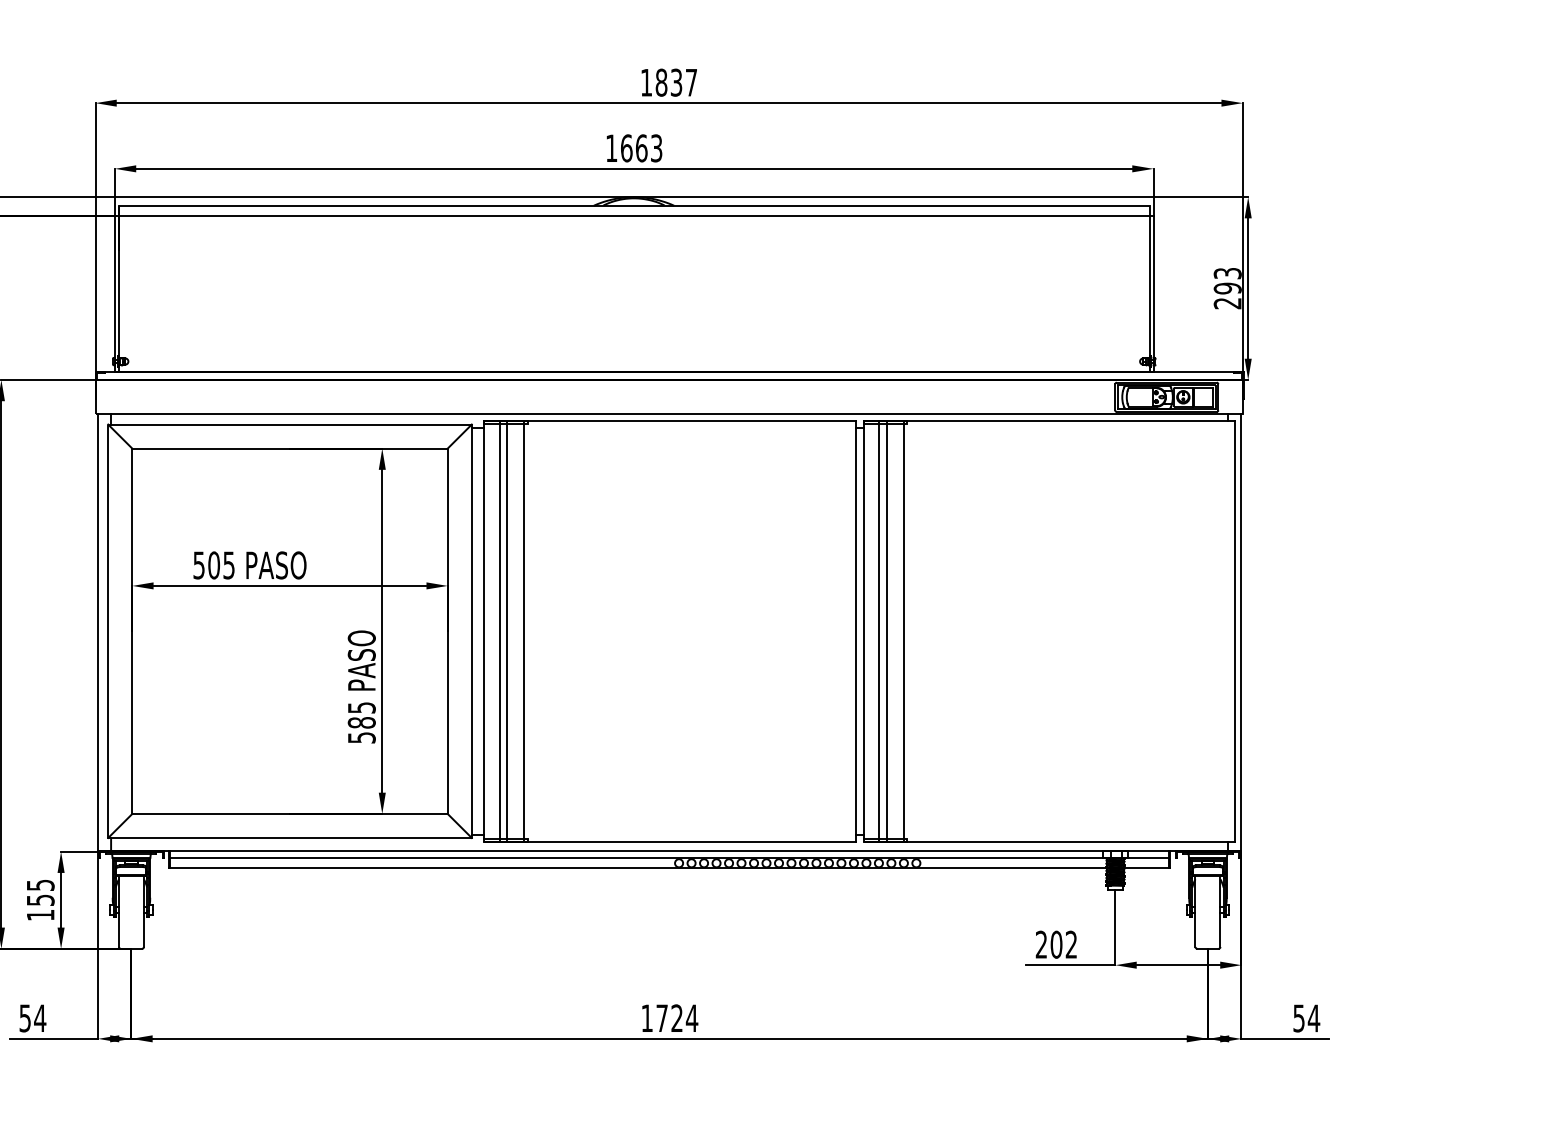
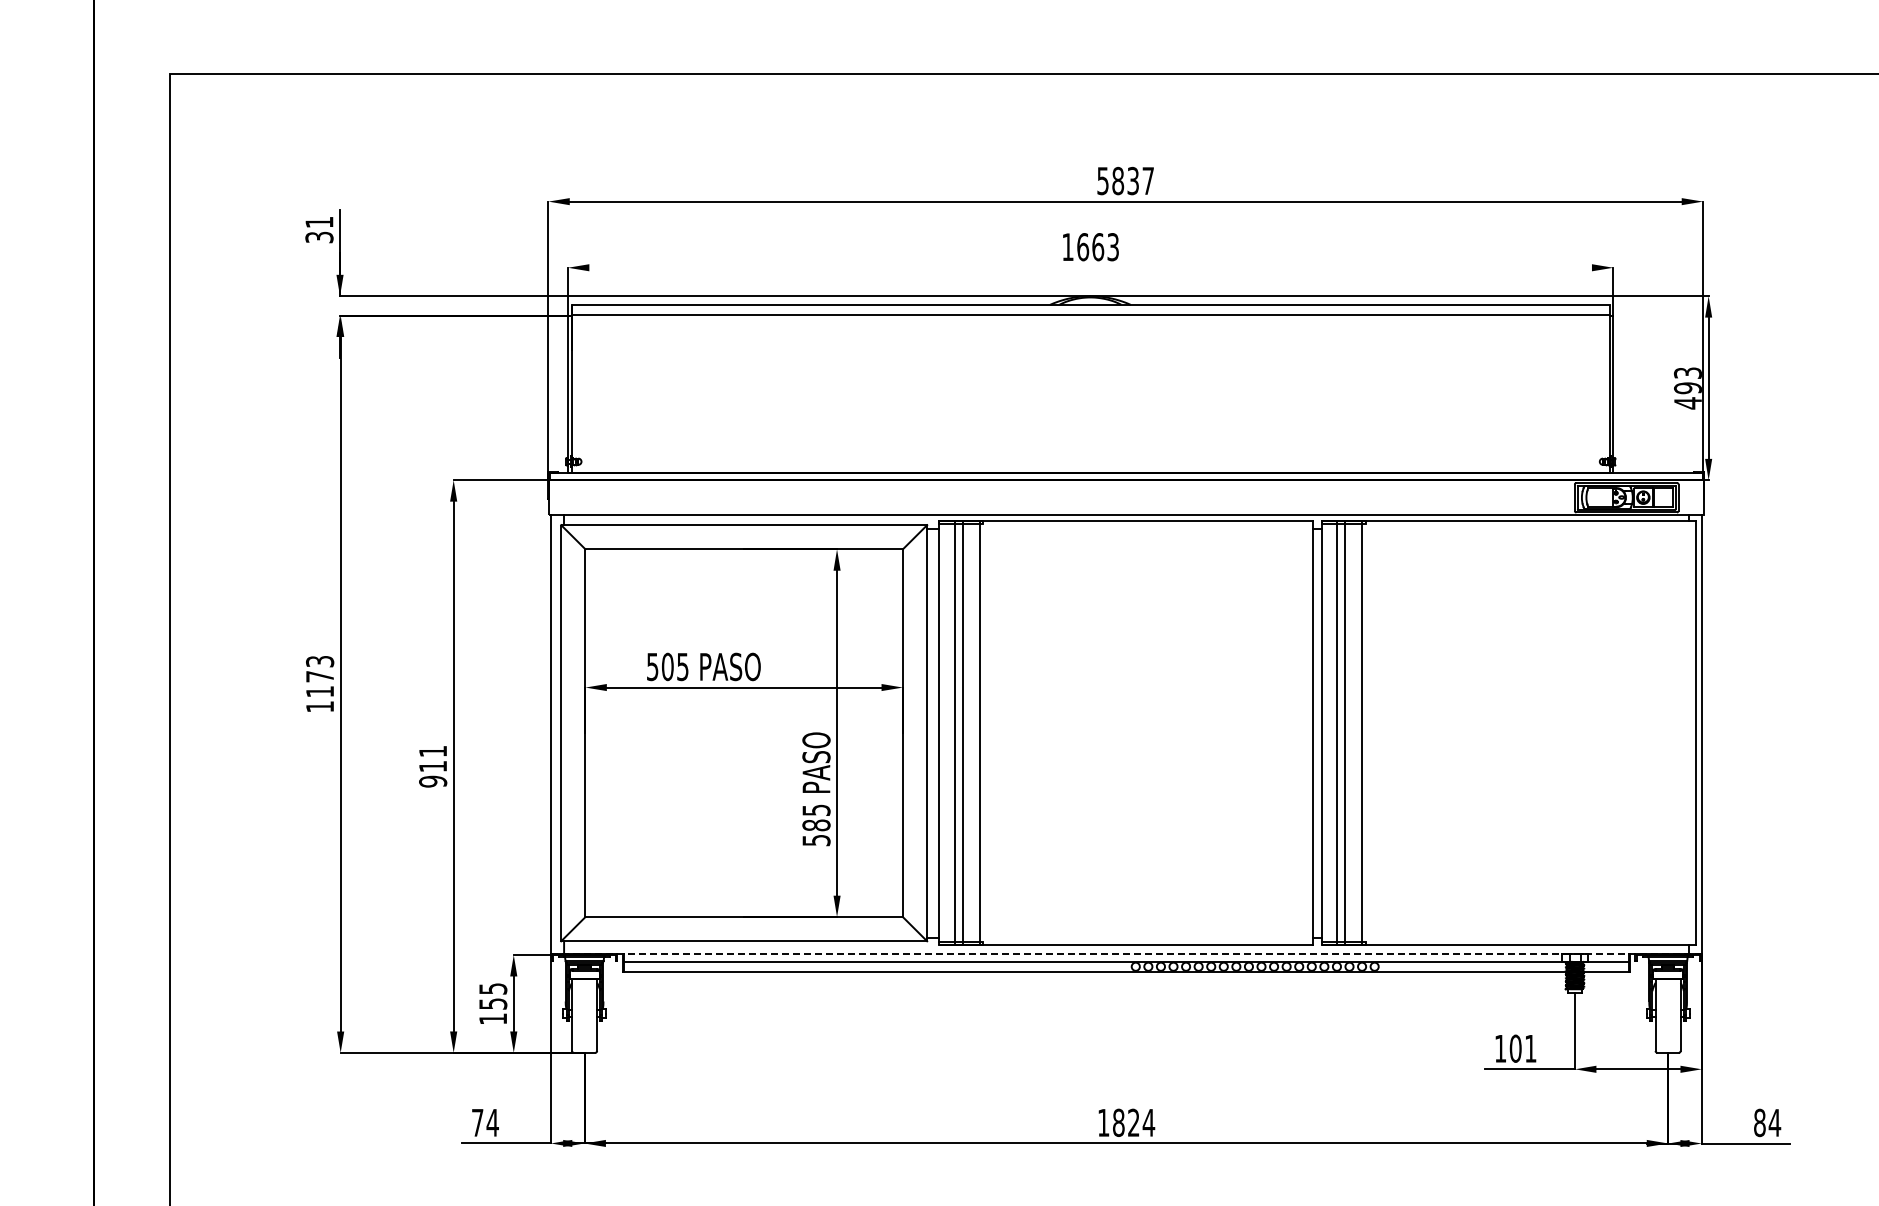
text: (646, 83) -> (1102, 181), 1837 -> 5837
line: (634, 168) -> (1090, 267), removed
text: (1227, 303) -> (1687, 403), 293 -> 493
line: (669, 851) -> (1126, 954), solid -> dashed
text: (1056, 944) -> (1515, 1048), 202 -> 101
text: (661, 1018) -> (1118, 1122), 1724 -> 1824
text: (1298, 1018) -> (1759, 1122), 54 -> 84
text: (25, 1019) -> (477, 1123), 54 -> 74

